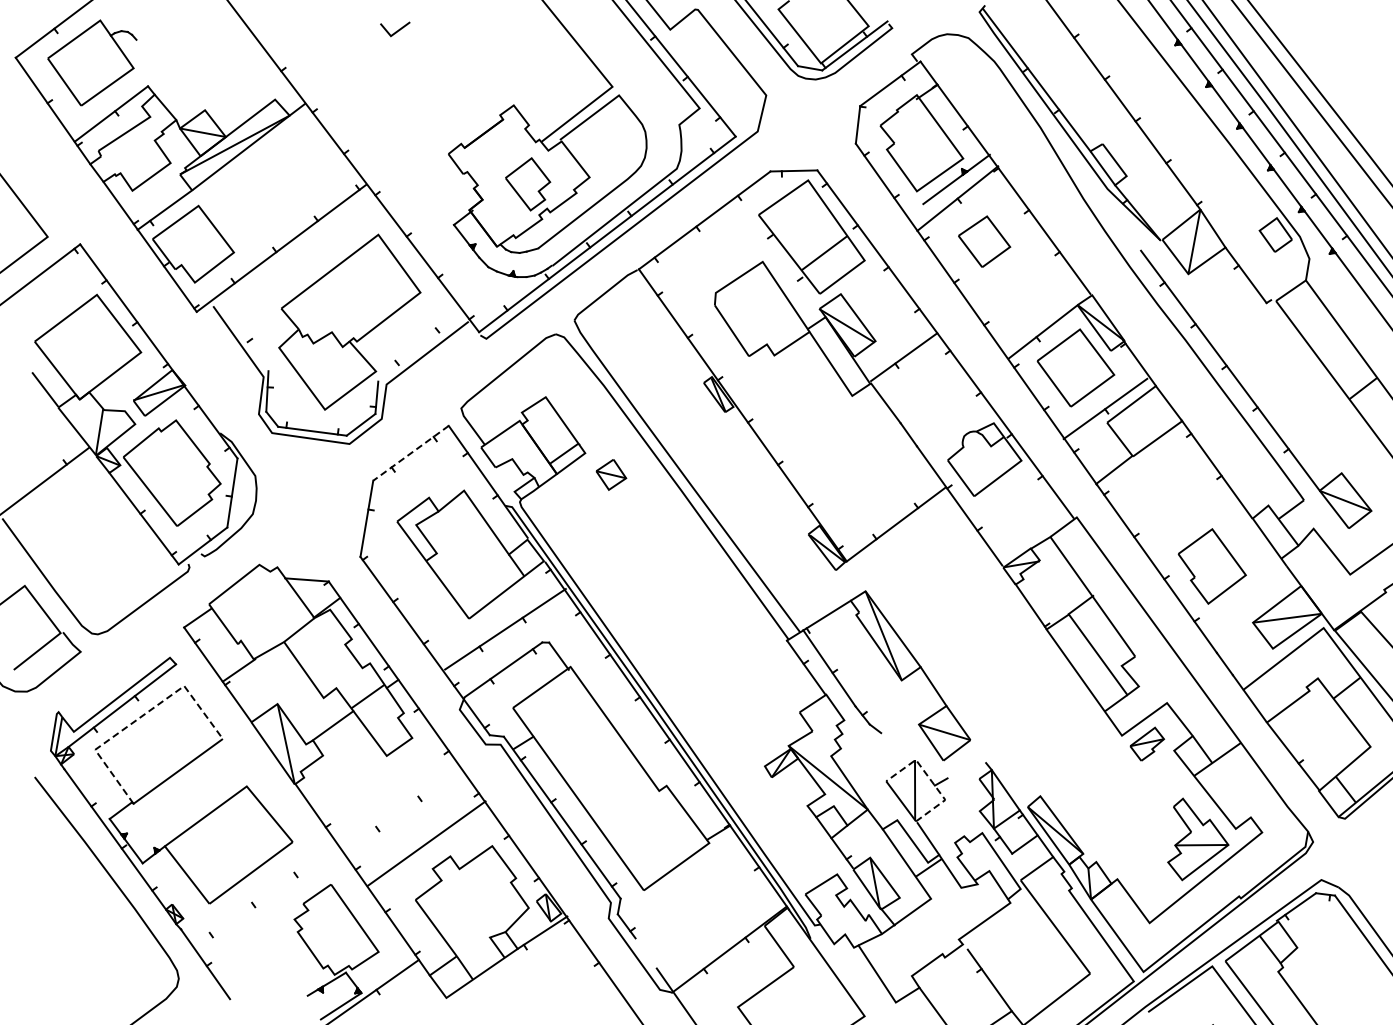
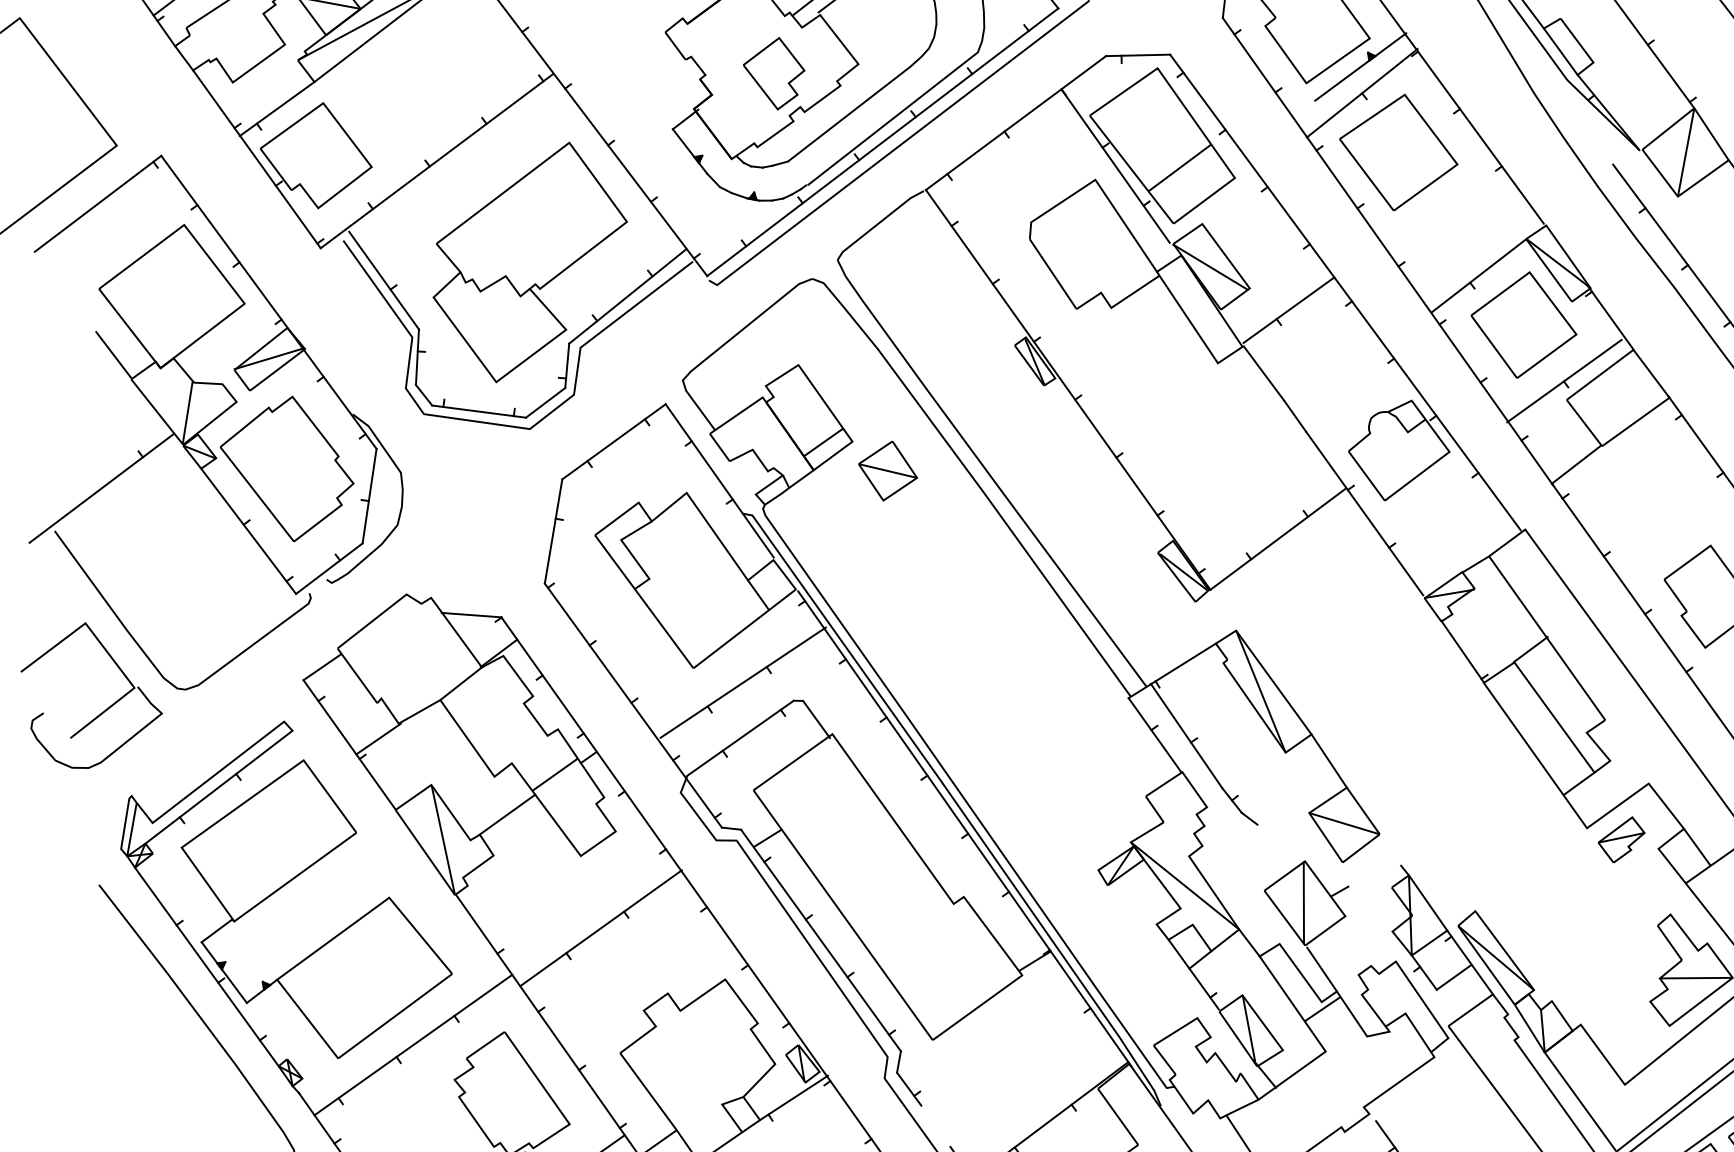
part: (984, 241) -> (1398, 151), size x1.67
line: (777, 251) -> (1115, 165), added
line: (242, 335) -> (383, 280), added
line: (420, 346) -> (626, 295), added
line: (411, 453) -> (614, 442), dashed -> solid
part: (611, 474) -> (888, 470), size x1.43
line: (139, 717) -> (242, 803), dashed -> solid
line: (930, 779) -> (1324, 888), dashed -> solid
line: (426, 843) -> (600, 927), moved
line: (264, 893) -> (413, 1044), added

